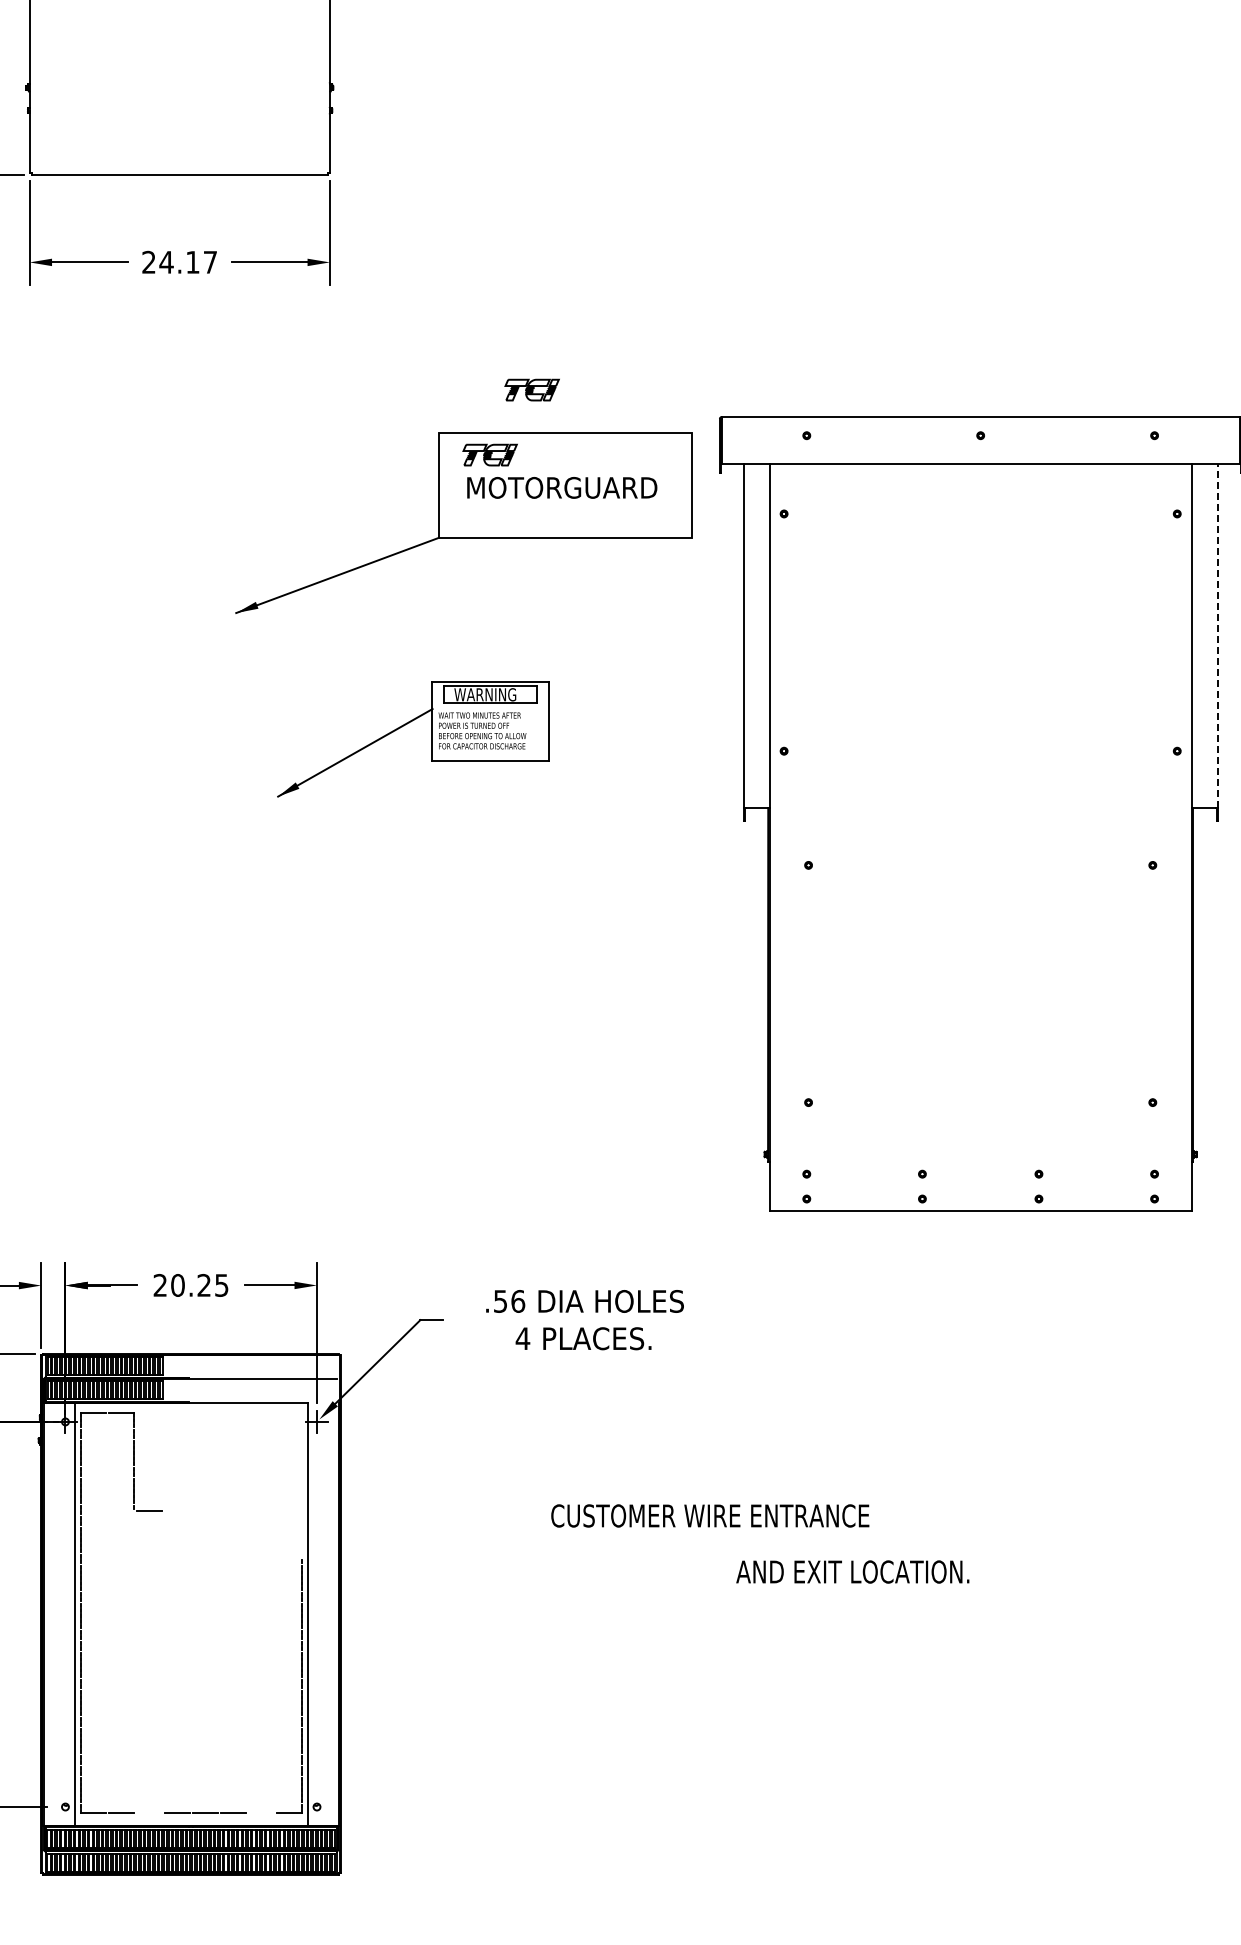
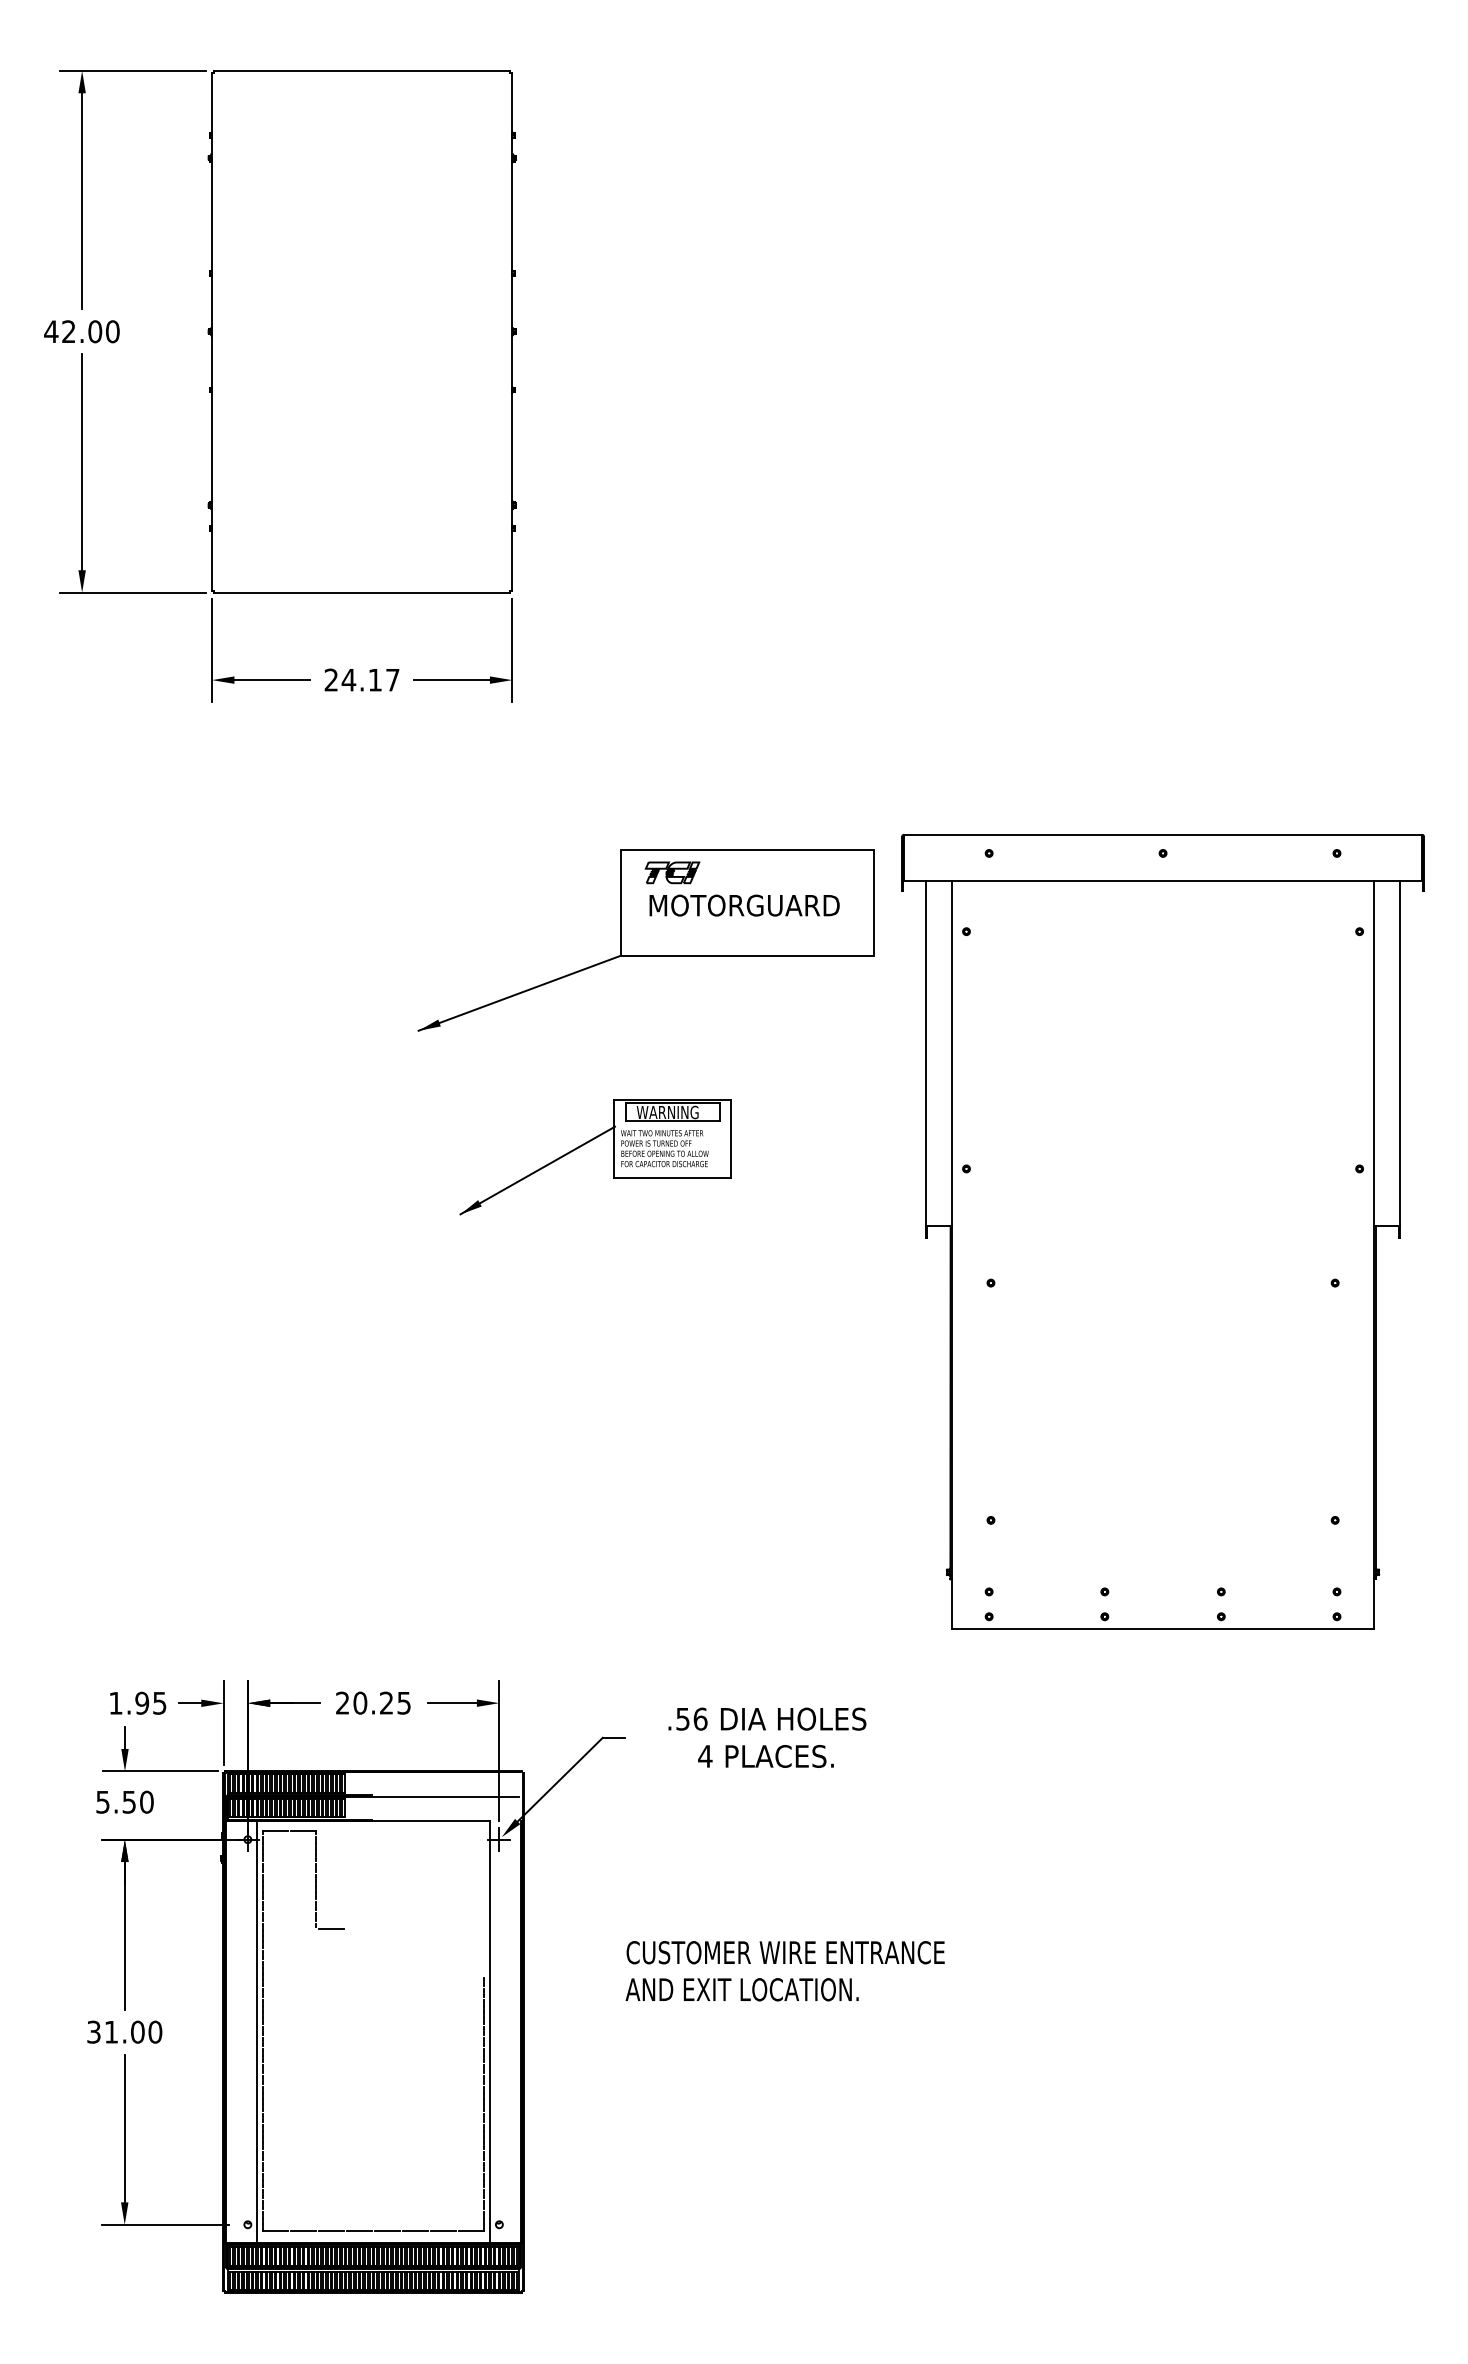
part: (532, 389) -> (714, 807), removed
line: (1218, 635) -> (1400, 1053), dashed -> solid
text: (710, 1515) -> (785, 1952), moved
text: (852, 1571) -> (741, 1989), moved
line: (149, 1812) -> (331, 2230), added
line: (261, 1812) -> (443, 2230), added

